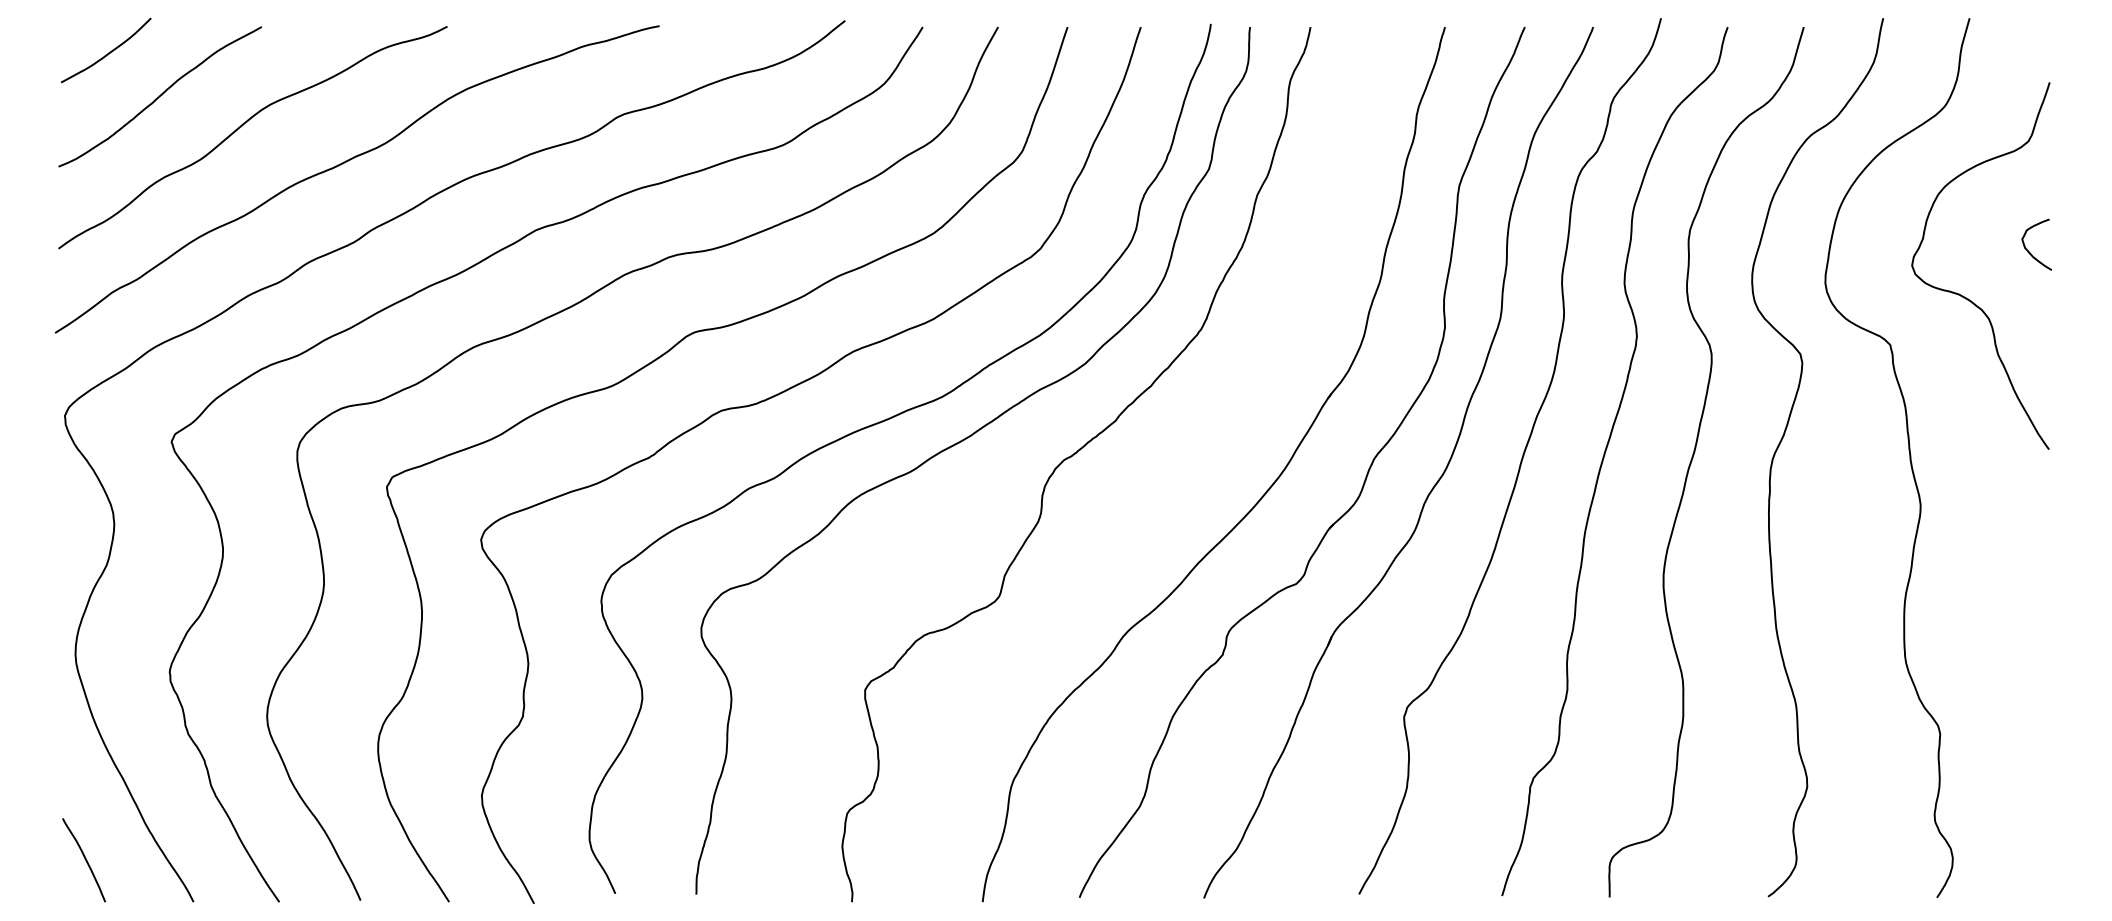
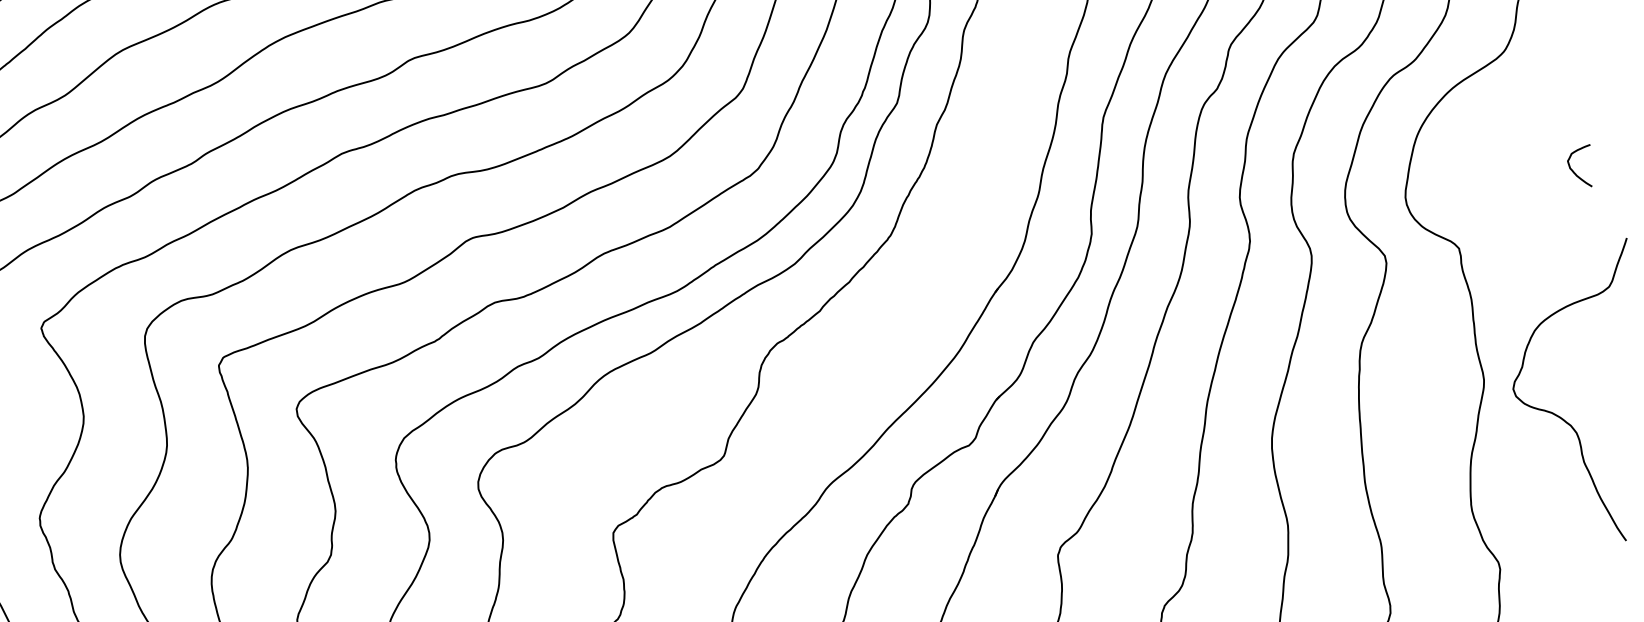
curve: (1963, 295) -> (1555, 413), moved

